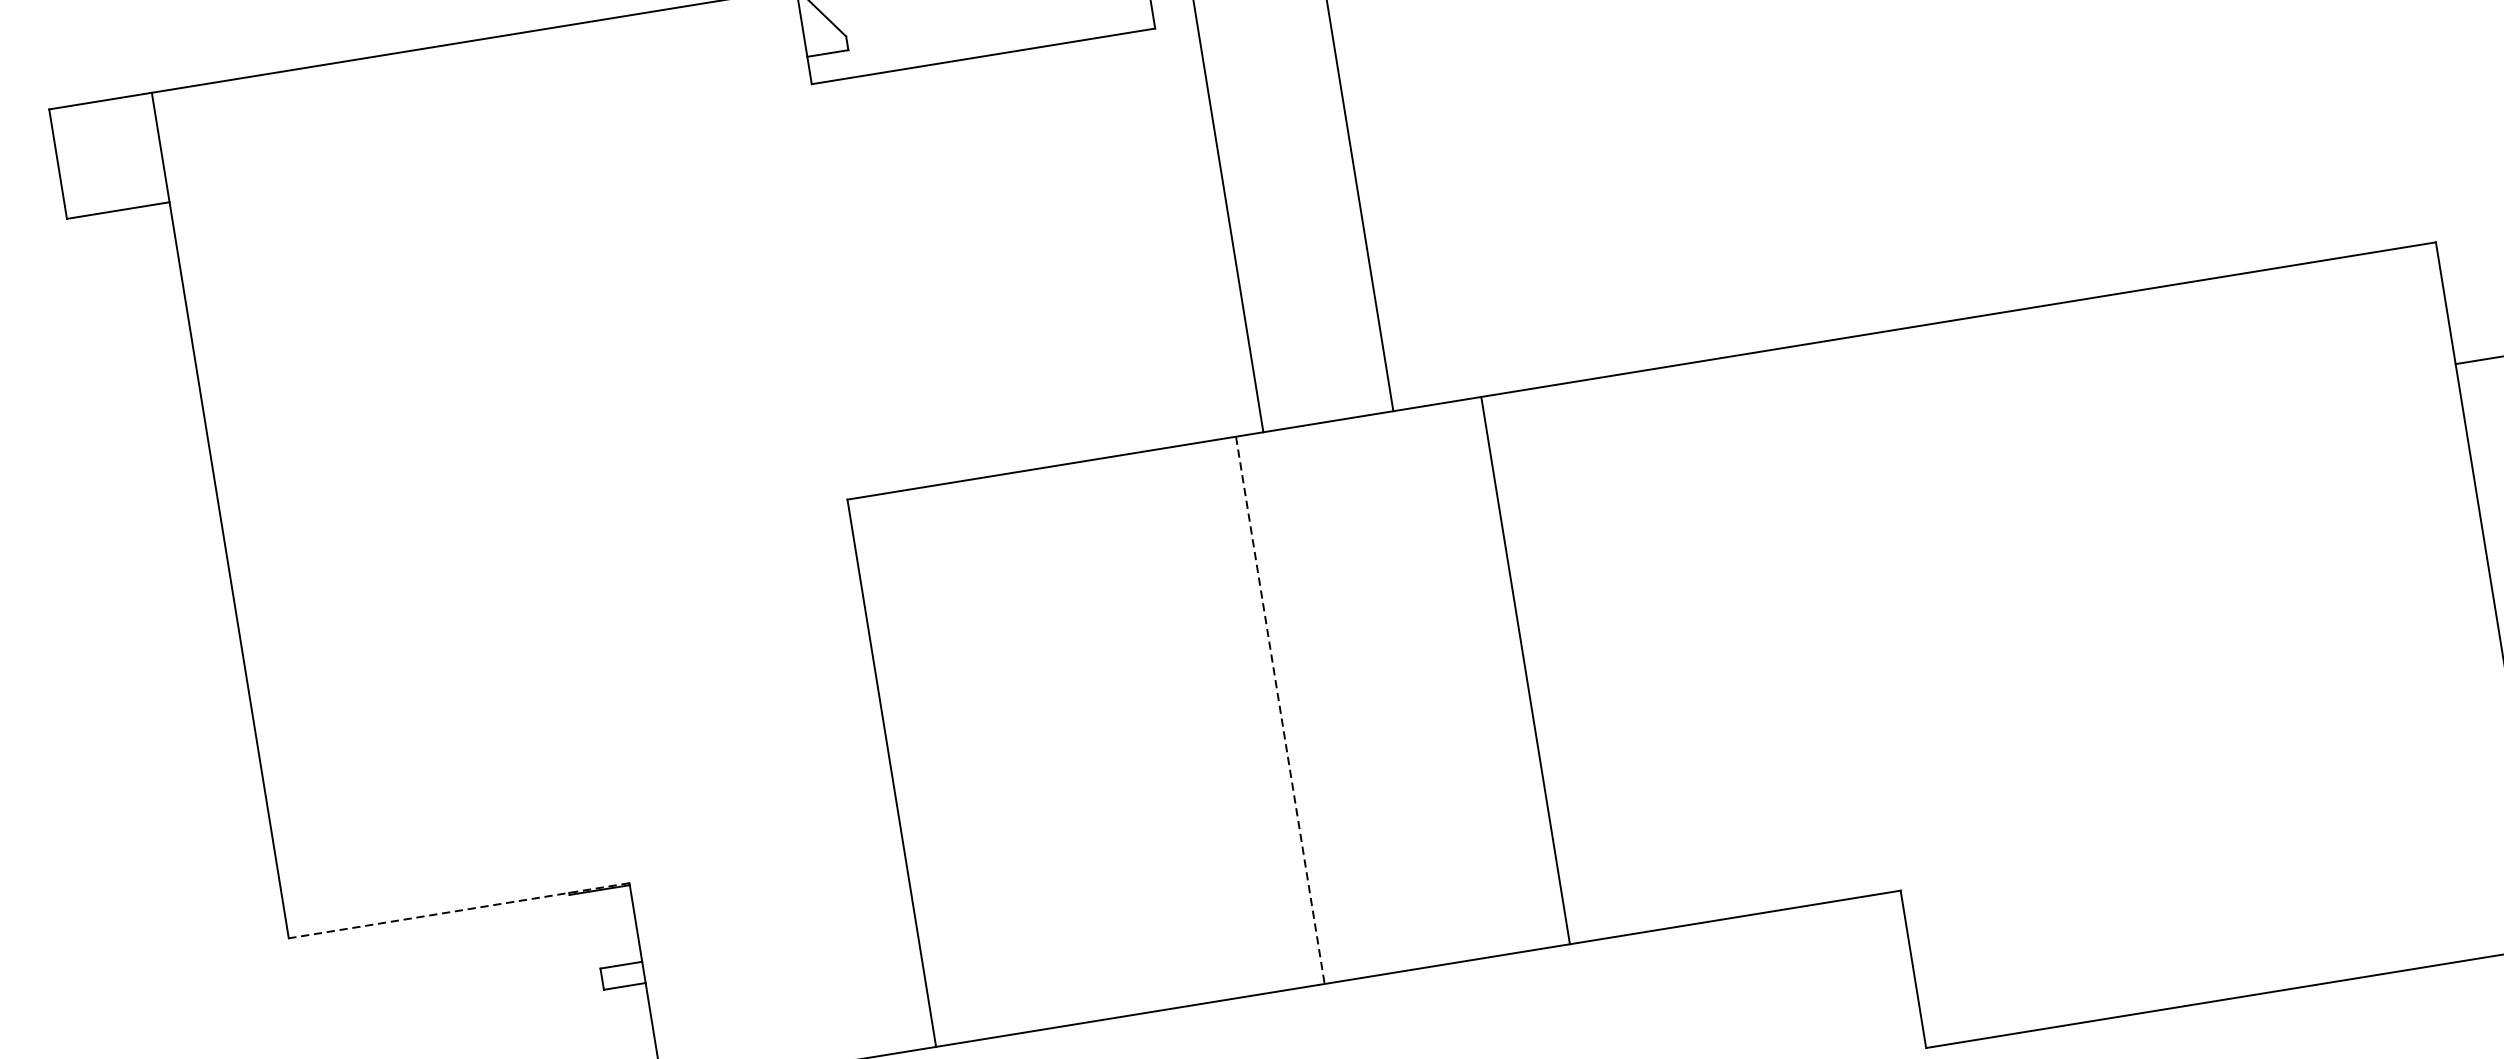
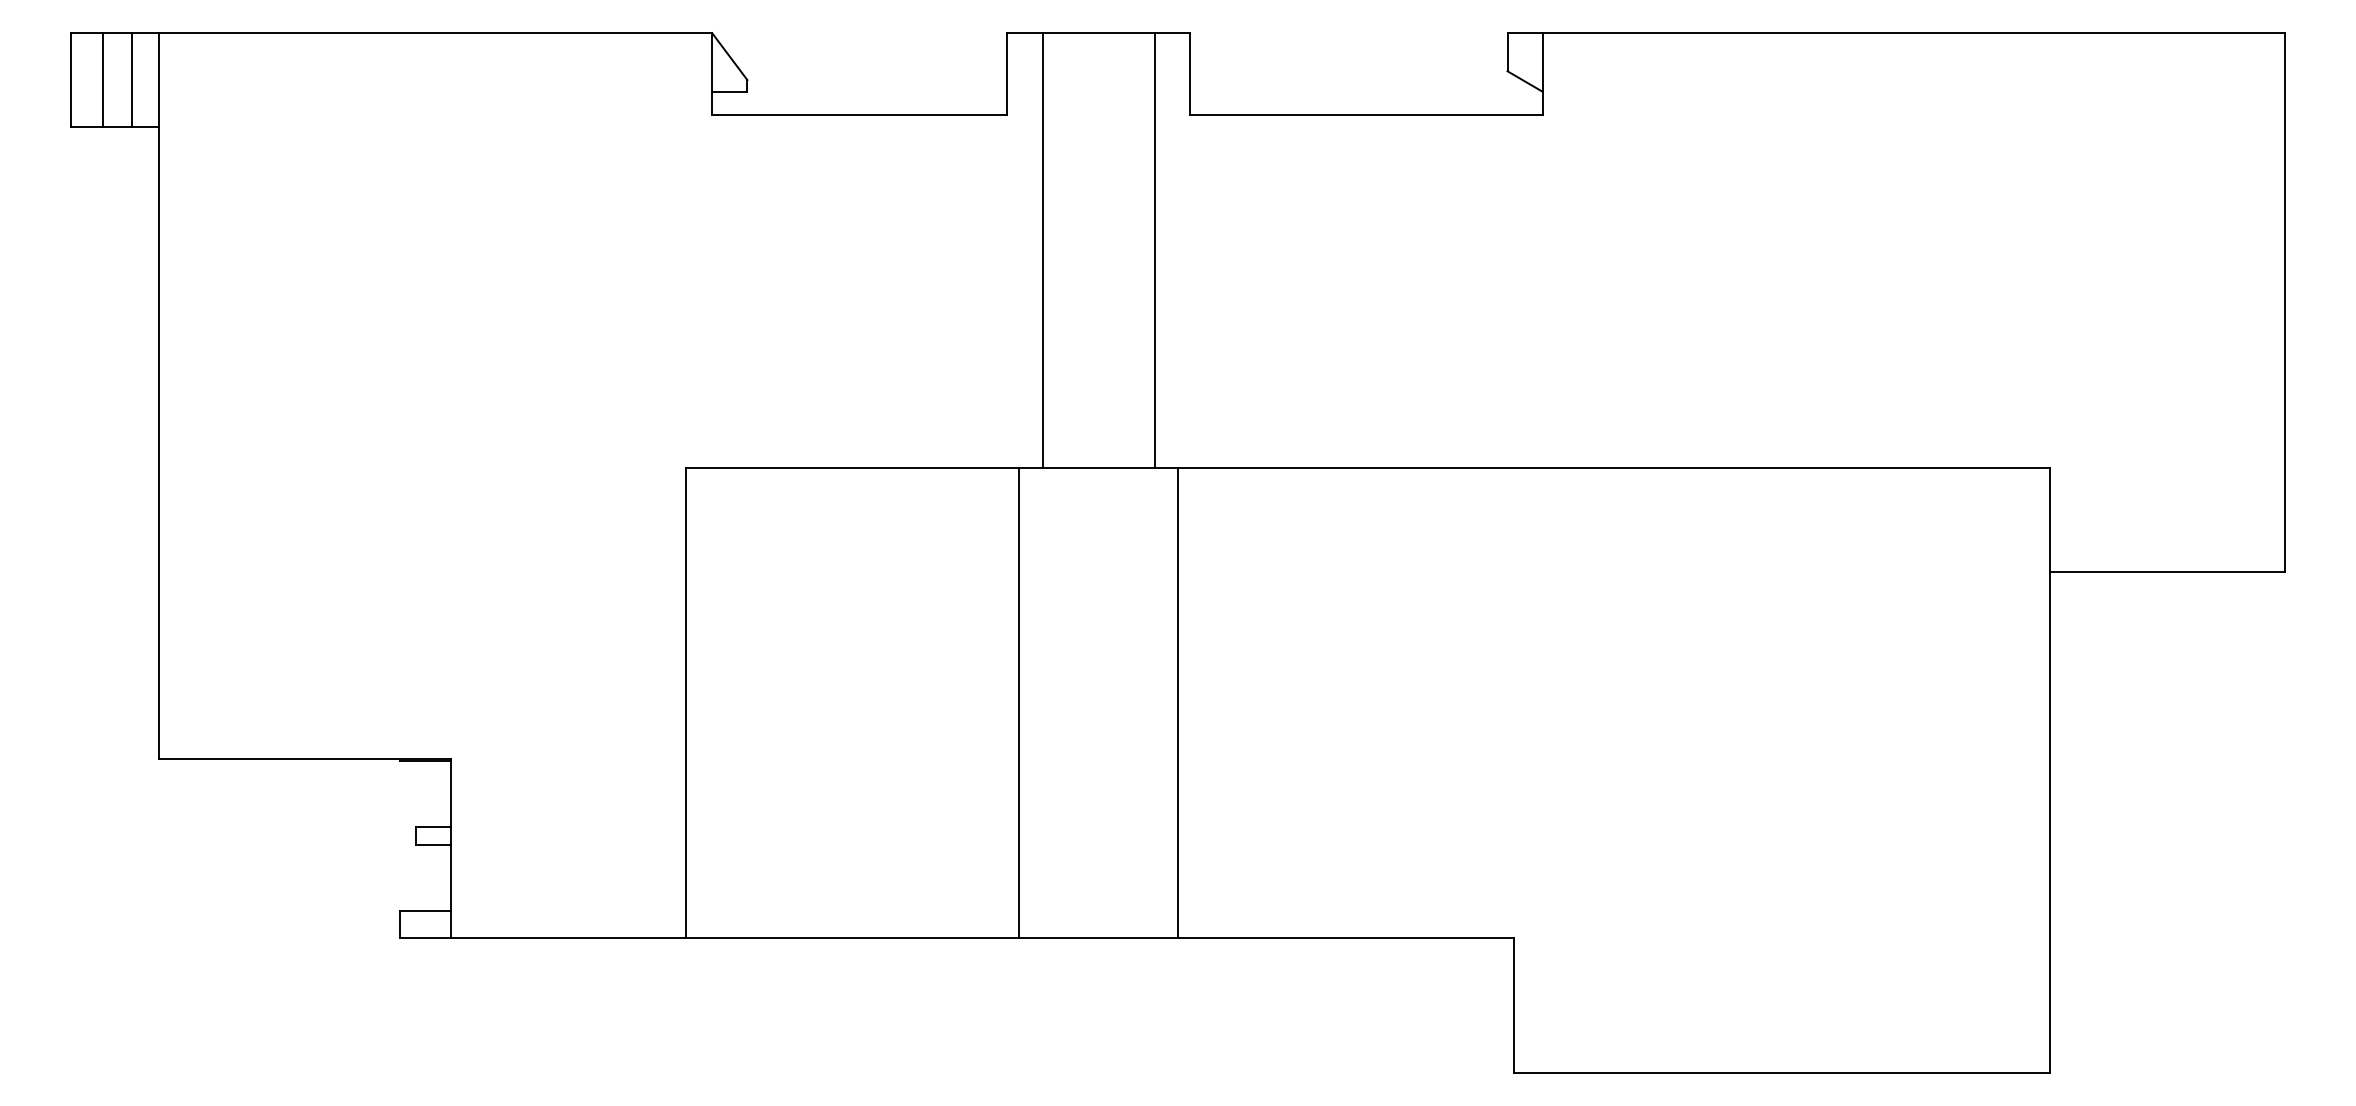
line: (130, 152) -> (132, 80), added
line: (95, 158) -> (102, 80), added
line: (1524, 670) -> (1177, 702), moved
line: (1280, 709) -> (1019, 702), dashed -> solid
line: (458, 911) -> (304, 759), dashed -> solid

